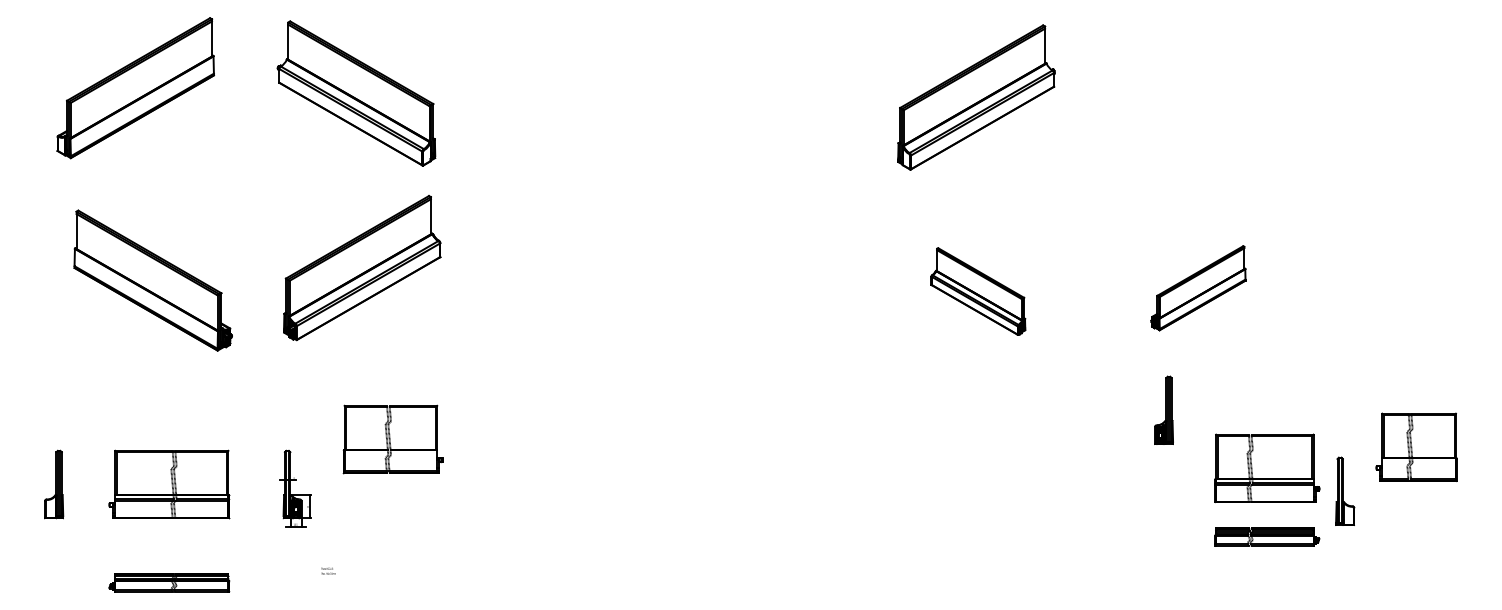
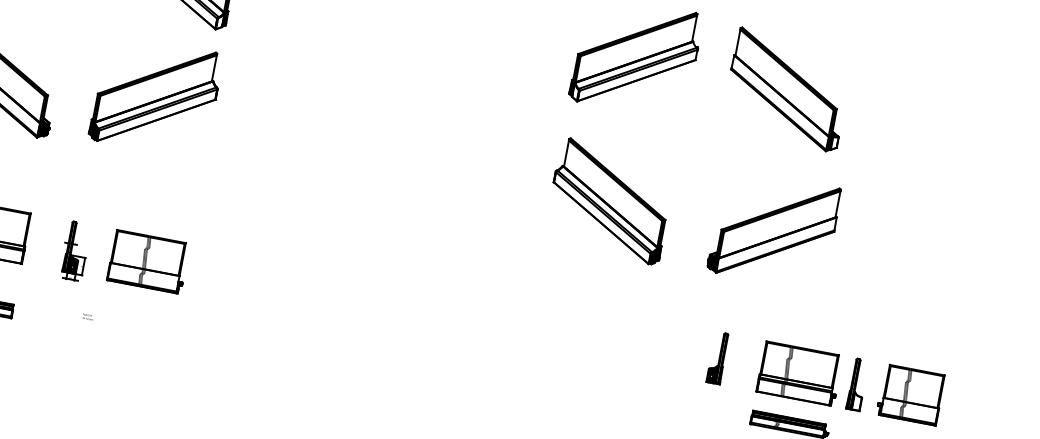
part: (1180, 102) -> (787, 89), added
part: (1198, 288) -> (774, 230), size x1.67
part: (978, 291) -> (610, 201), size x1.67
part: (1163, 409) -> (717, 357), moved
part: (392, 439) -> (147, 261), moved
part: (1416, 446) -> (910, 394), moved
part: (1345, 490) -> (858, 384), moved

